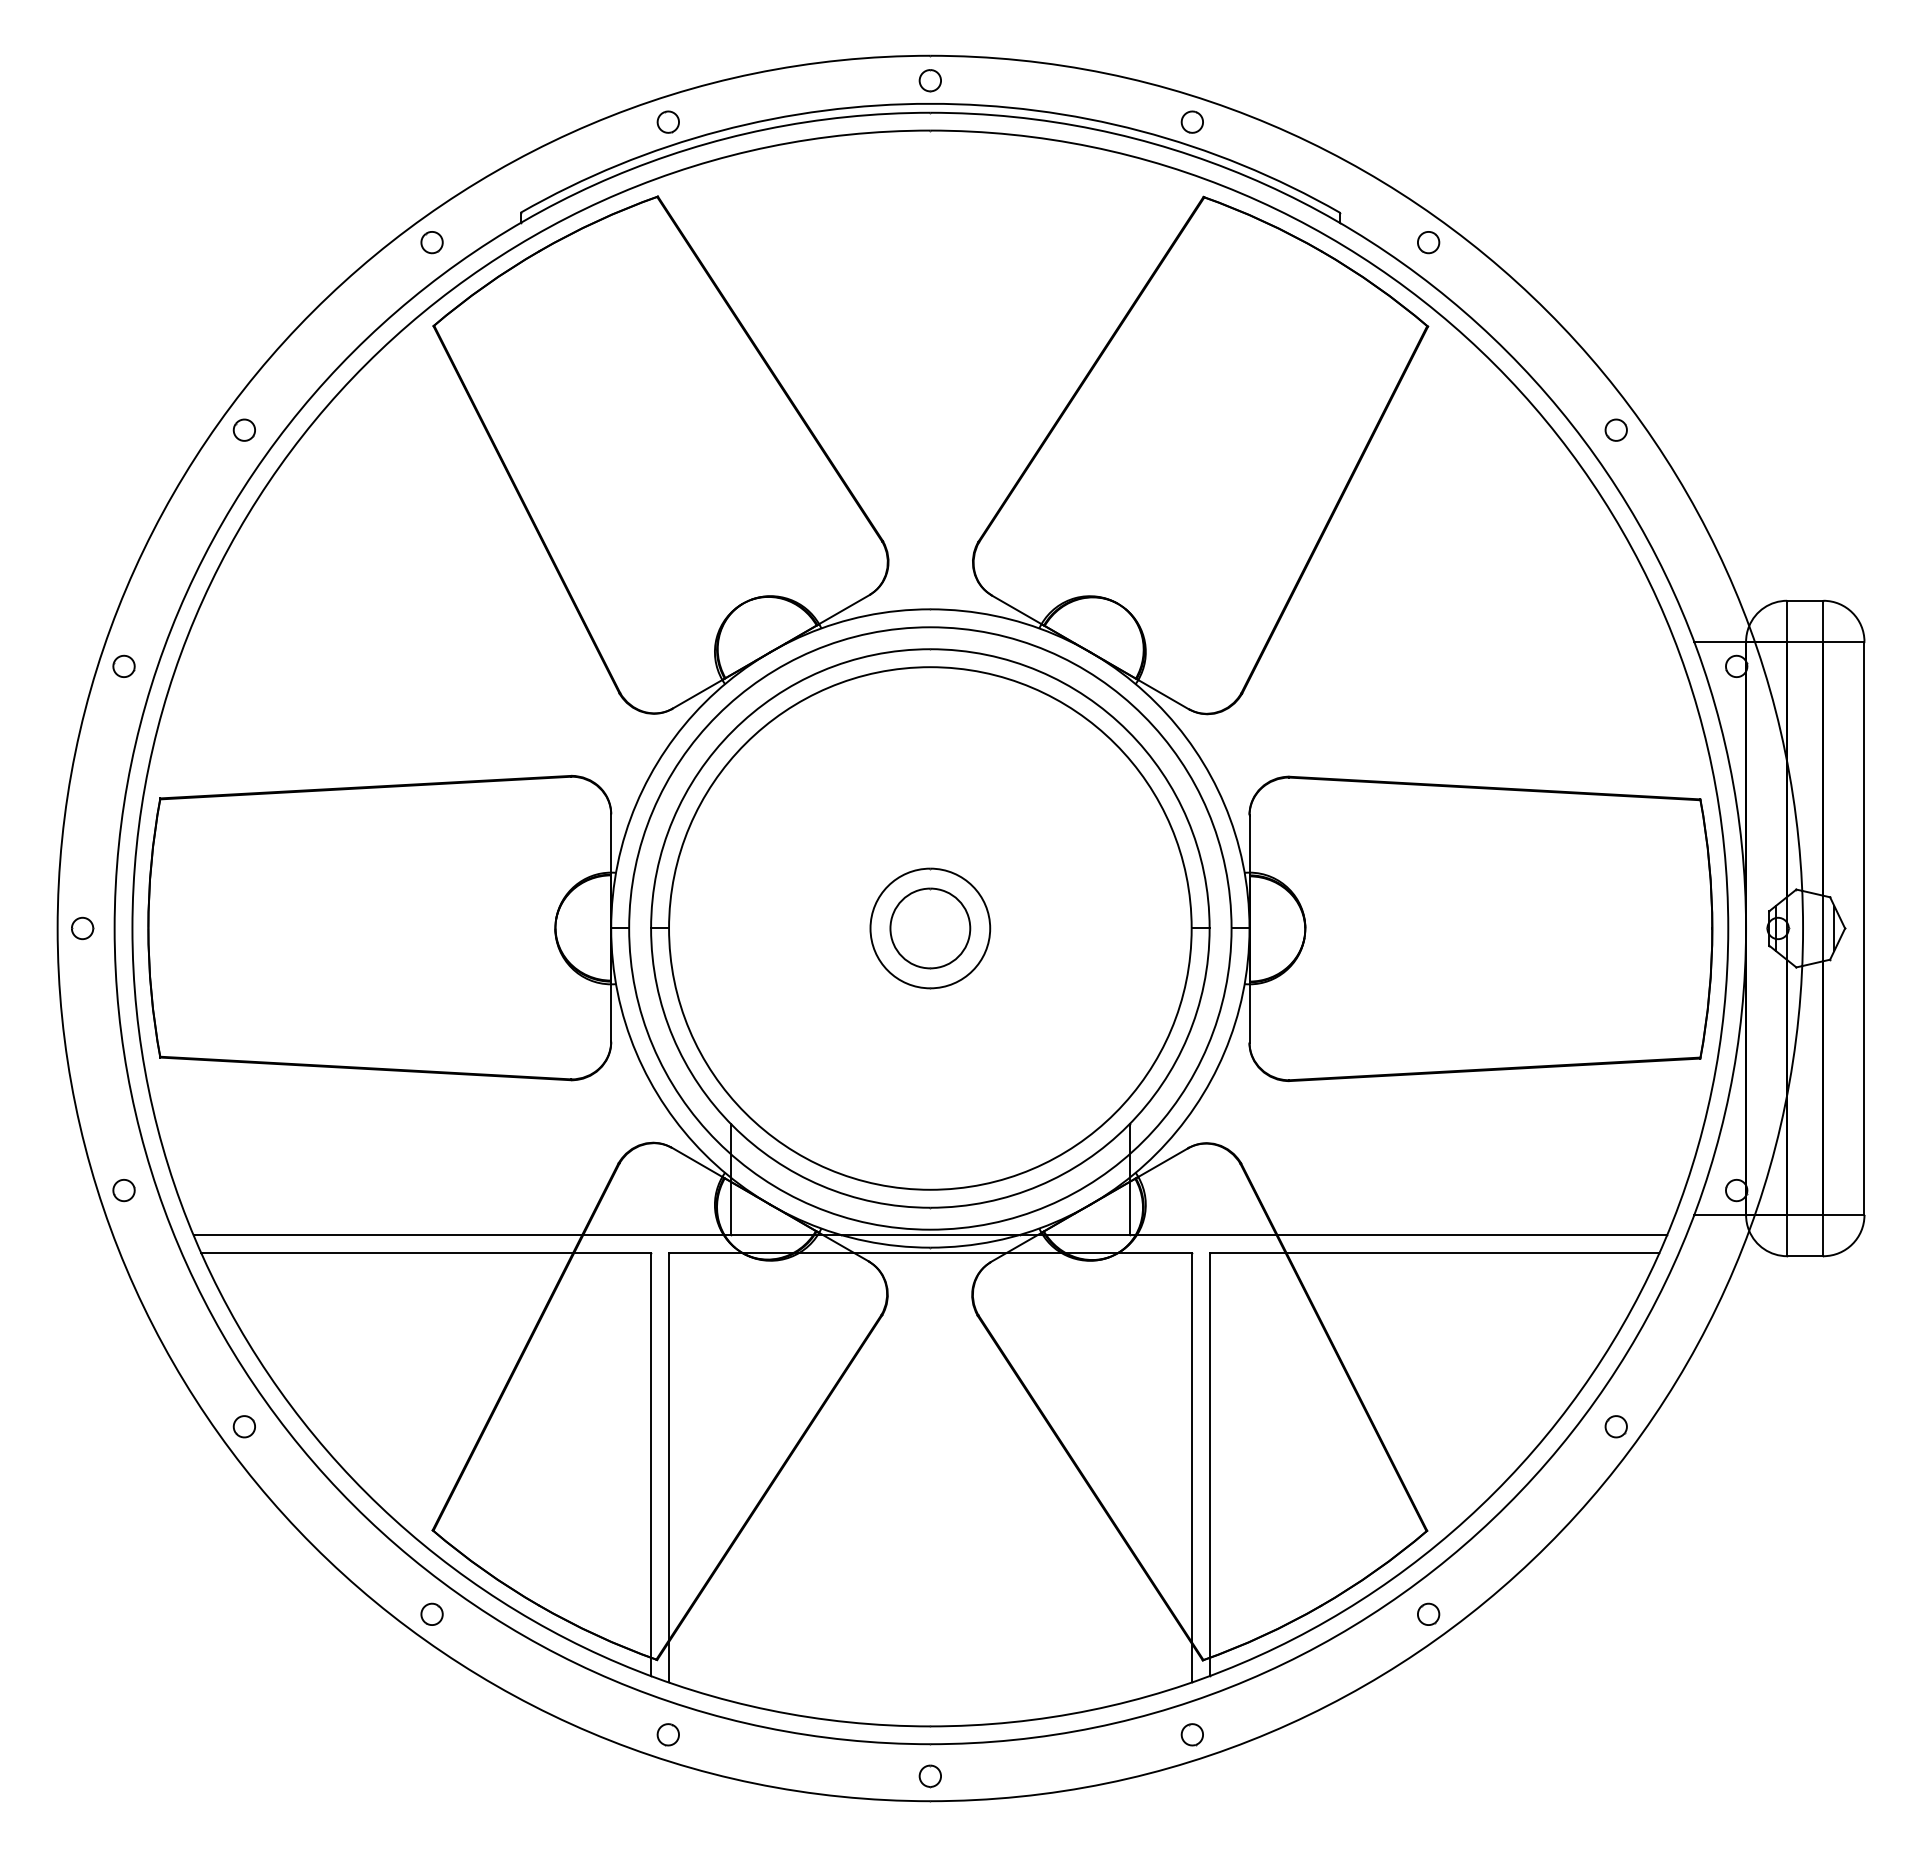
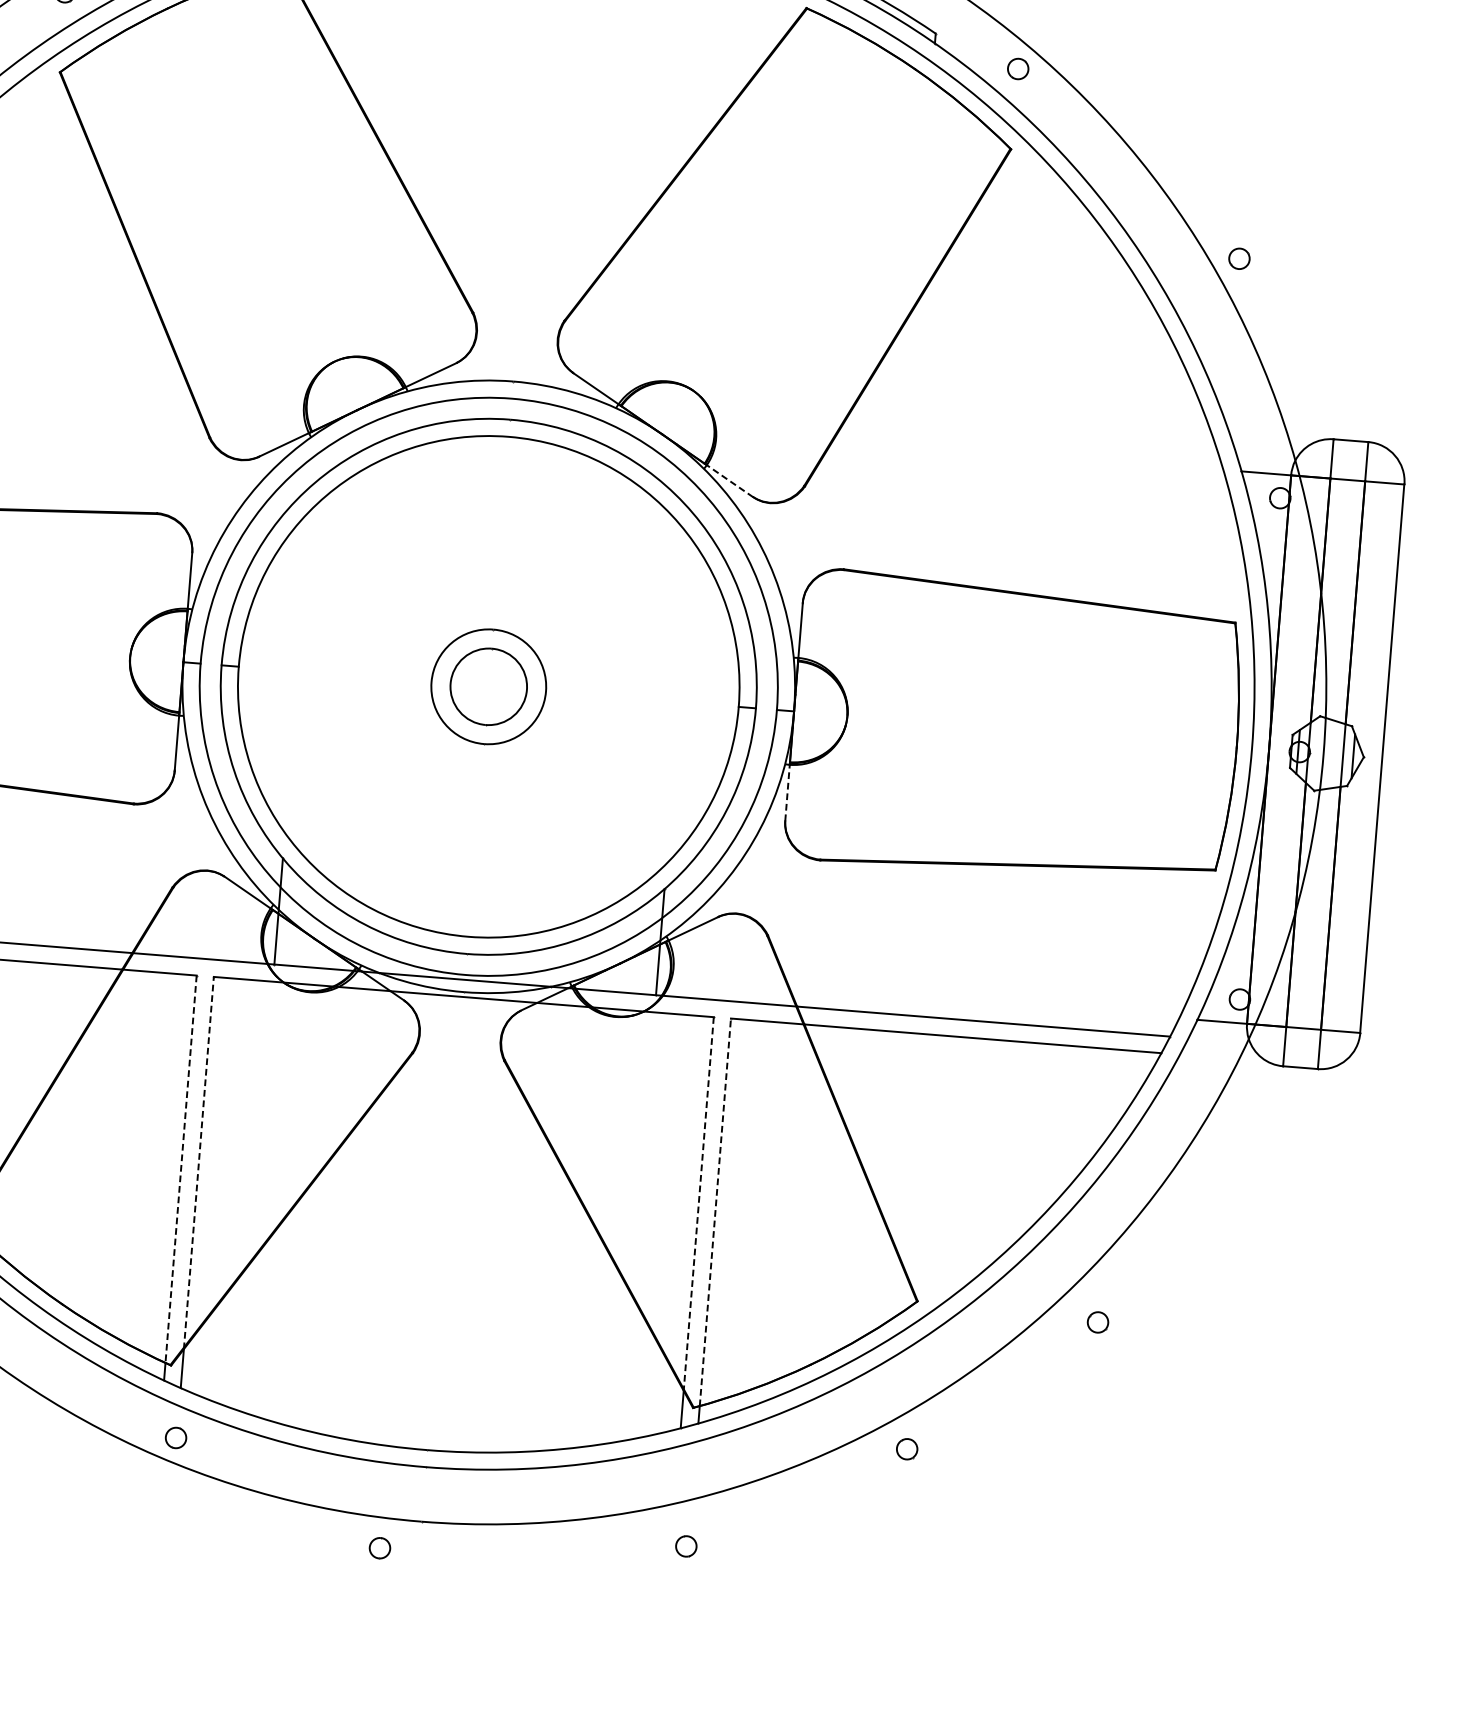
part: (1615, 429) -> (1238, 258), moved
line: (1163, 694) -> (729, 480), solid -> dashed
line: (1249, 1013) -> (787, 792), solid -> dashed
part: (1615, 1426) -> (1097, 1322), moved
line: (669, 1447) -> (199, 1163), solid -> dashed
line: (1191, 1448) -> (698, 1204), solid -> dashed
line: (651, 1455) -> (181, 1169), solid -> dashed
line: (1209, 1455) -> (715, 1212), solid -> dashed
part: (1428, 1613) -> (907, 1448), moved
part: (1191, 1734) -> (685, 1546), moved
part: (929, 1776) -> (379, 1548), moved

